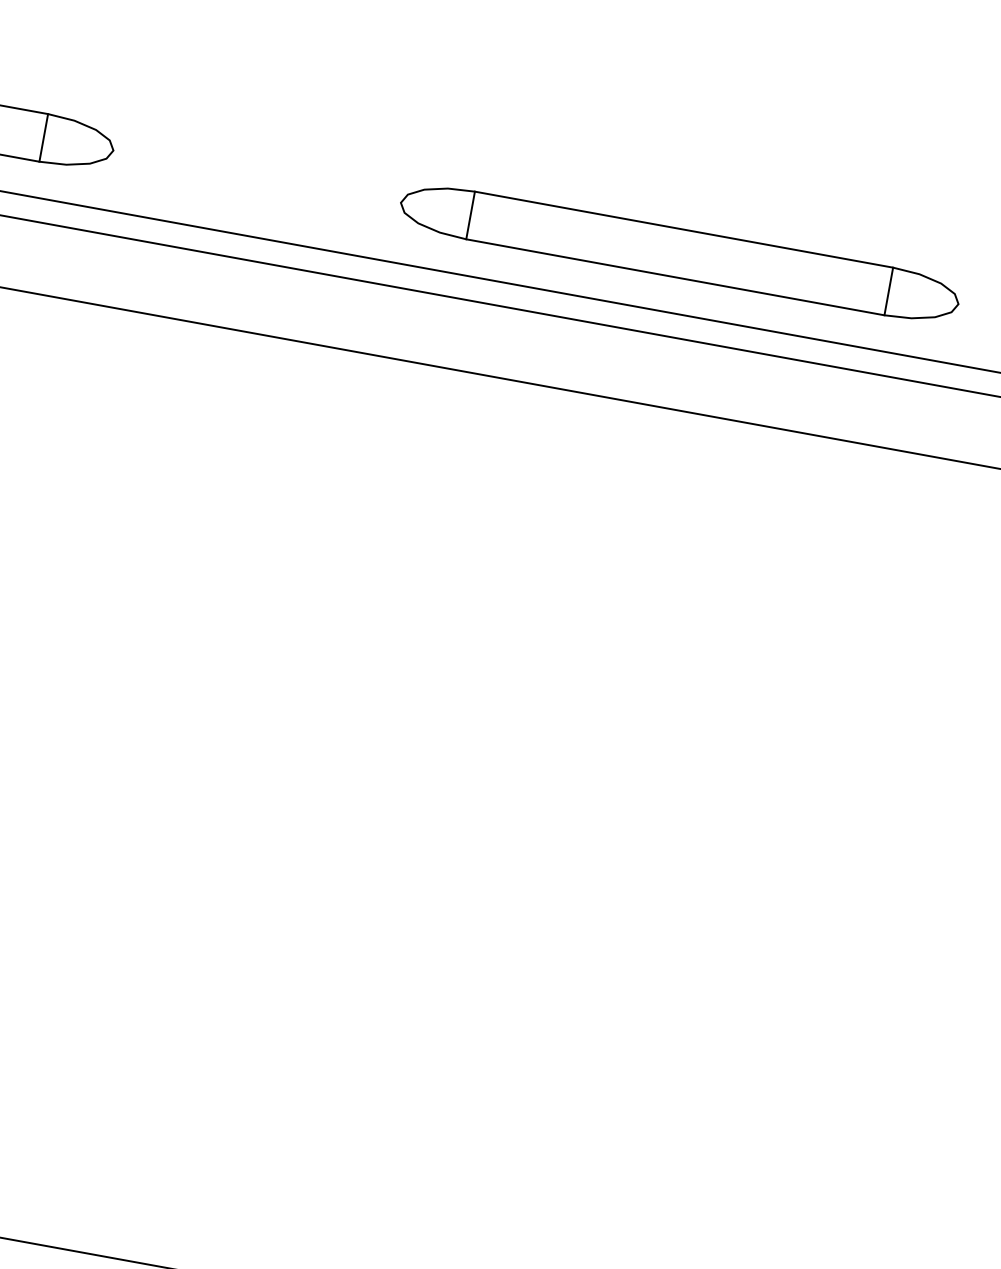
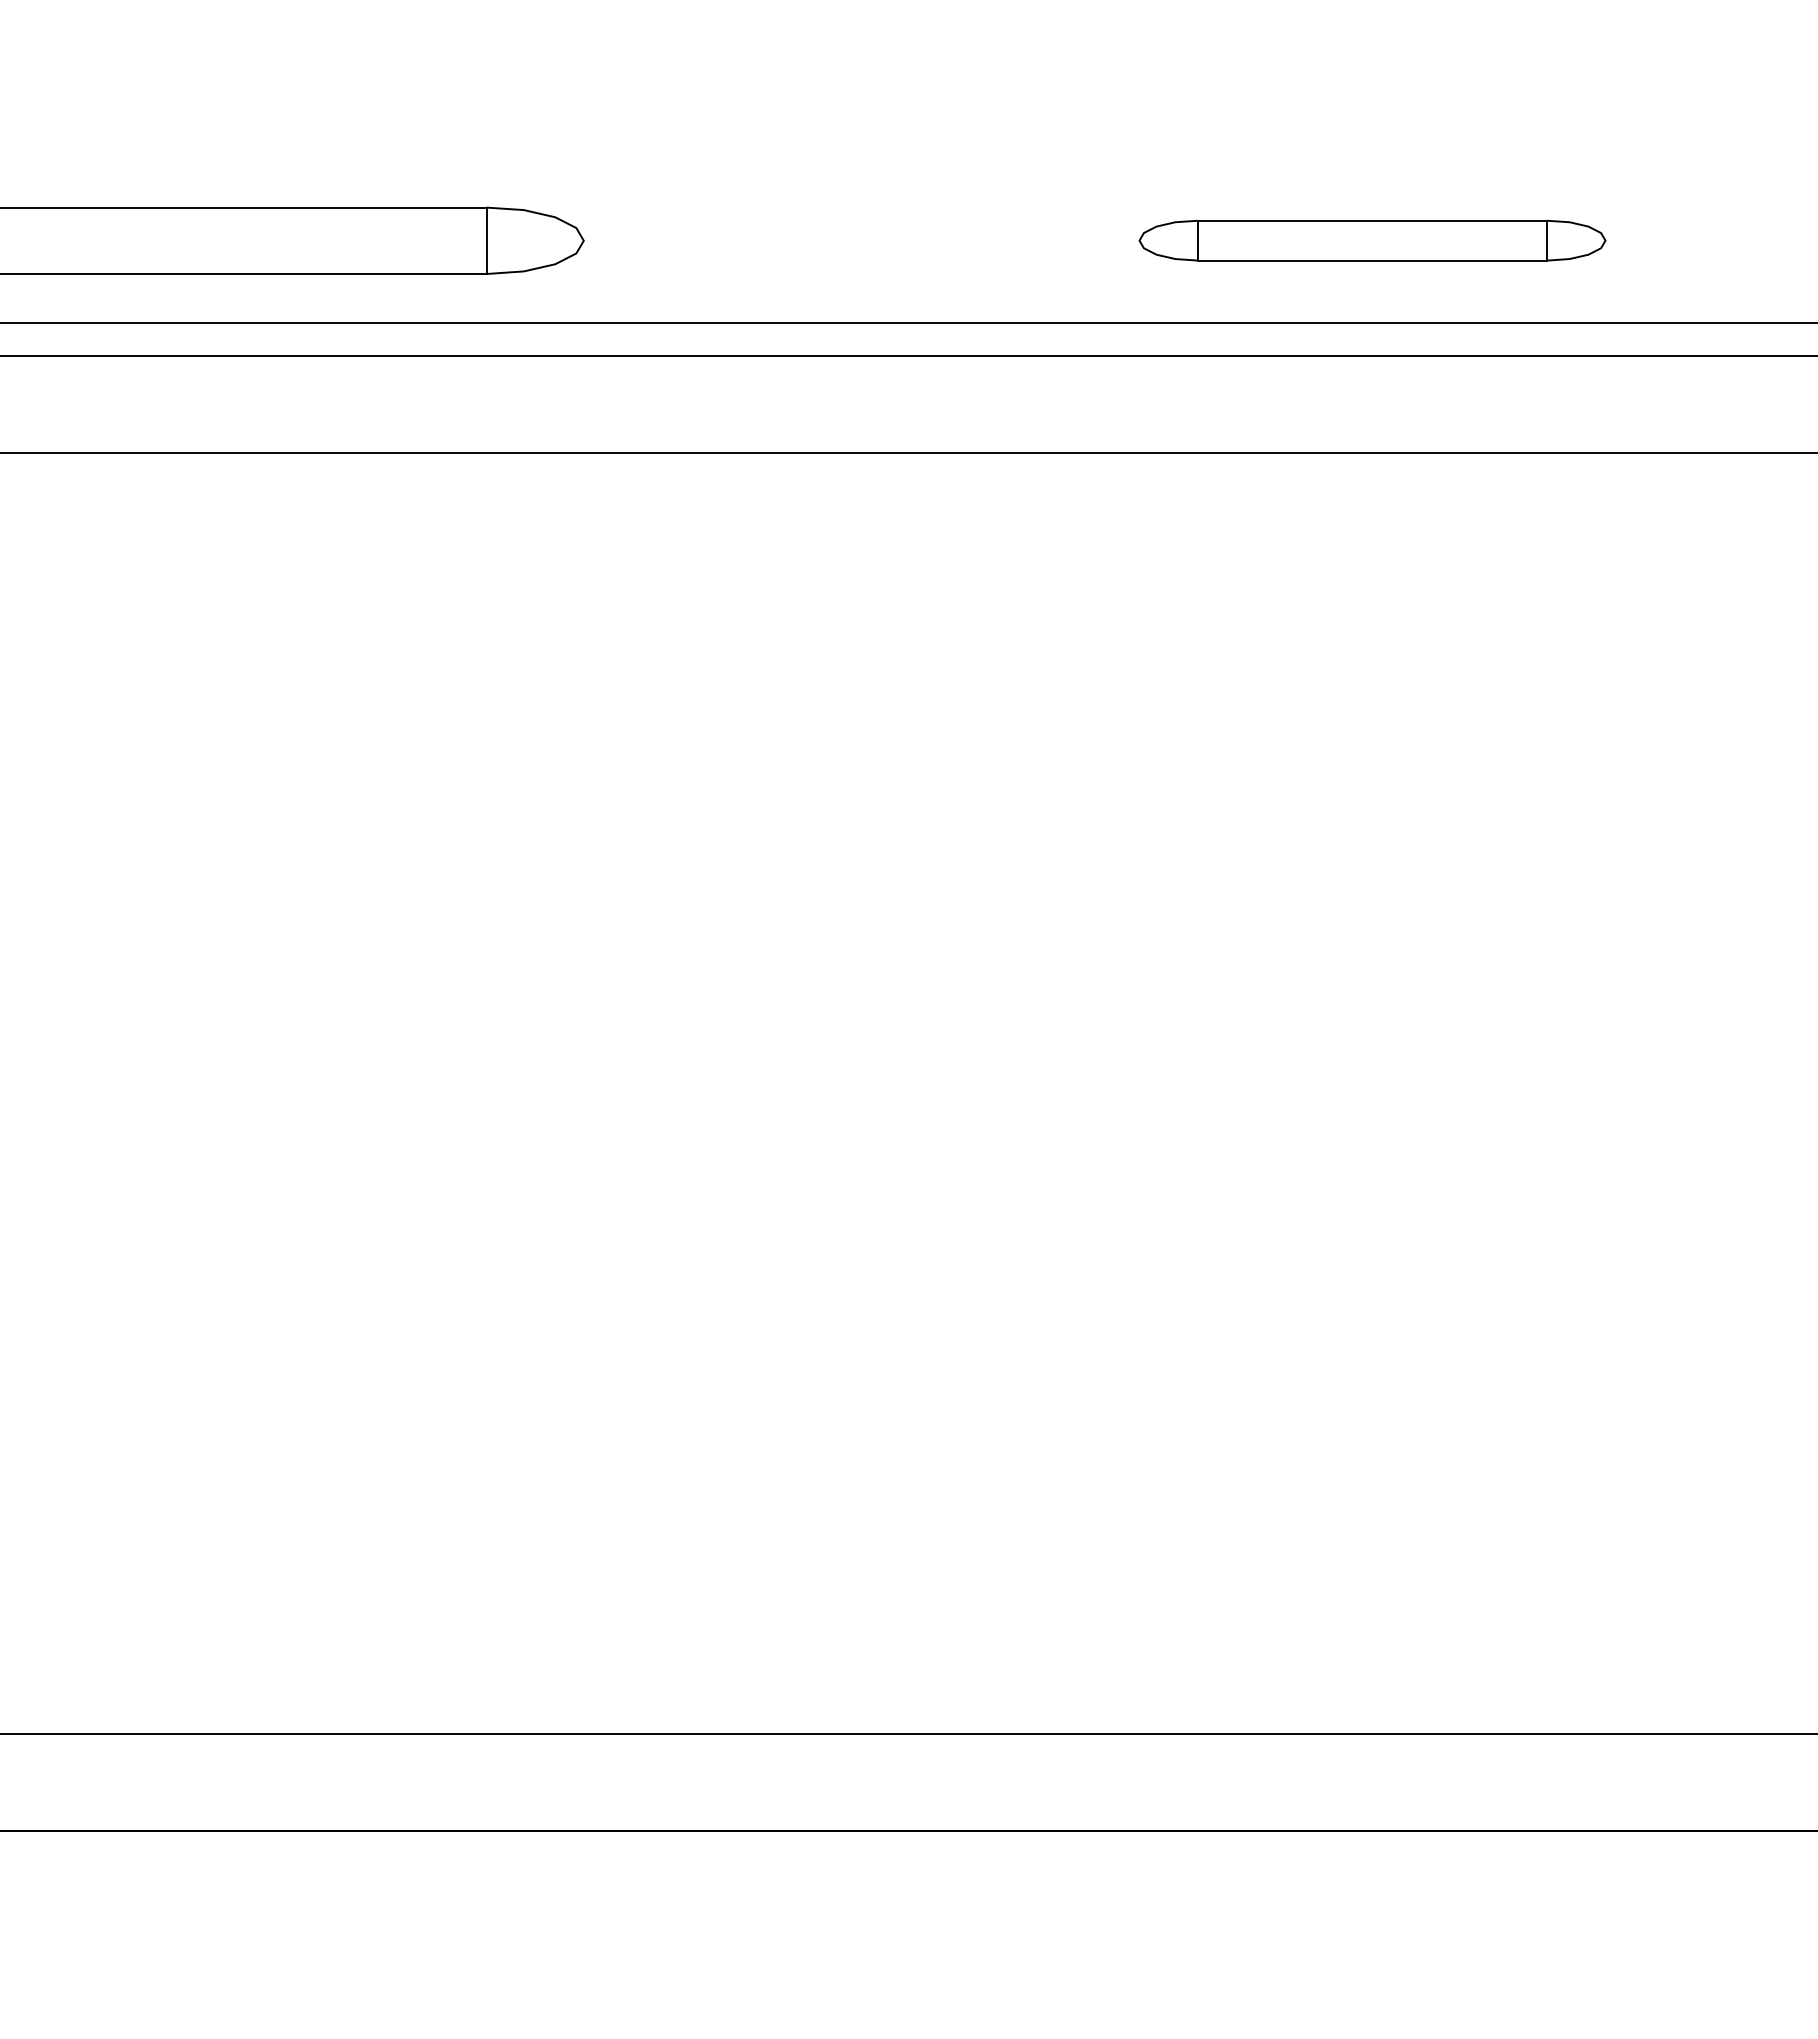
part: (679, 253) -> (1372, 240), size x0.6

